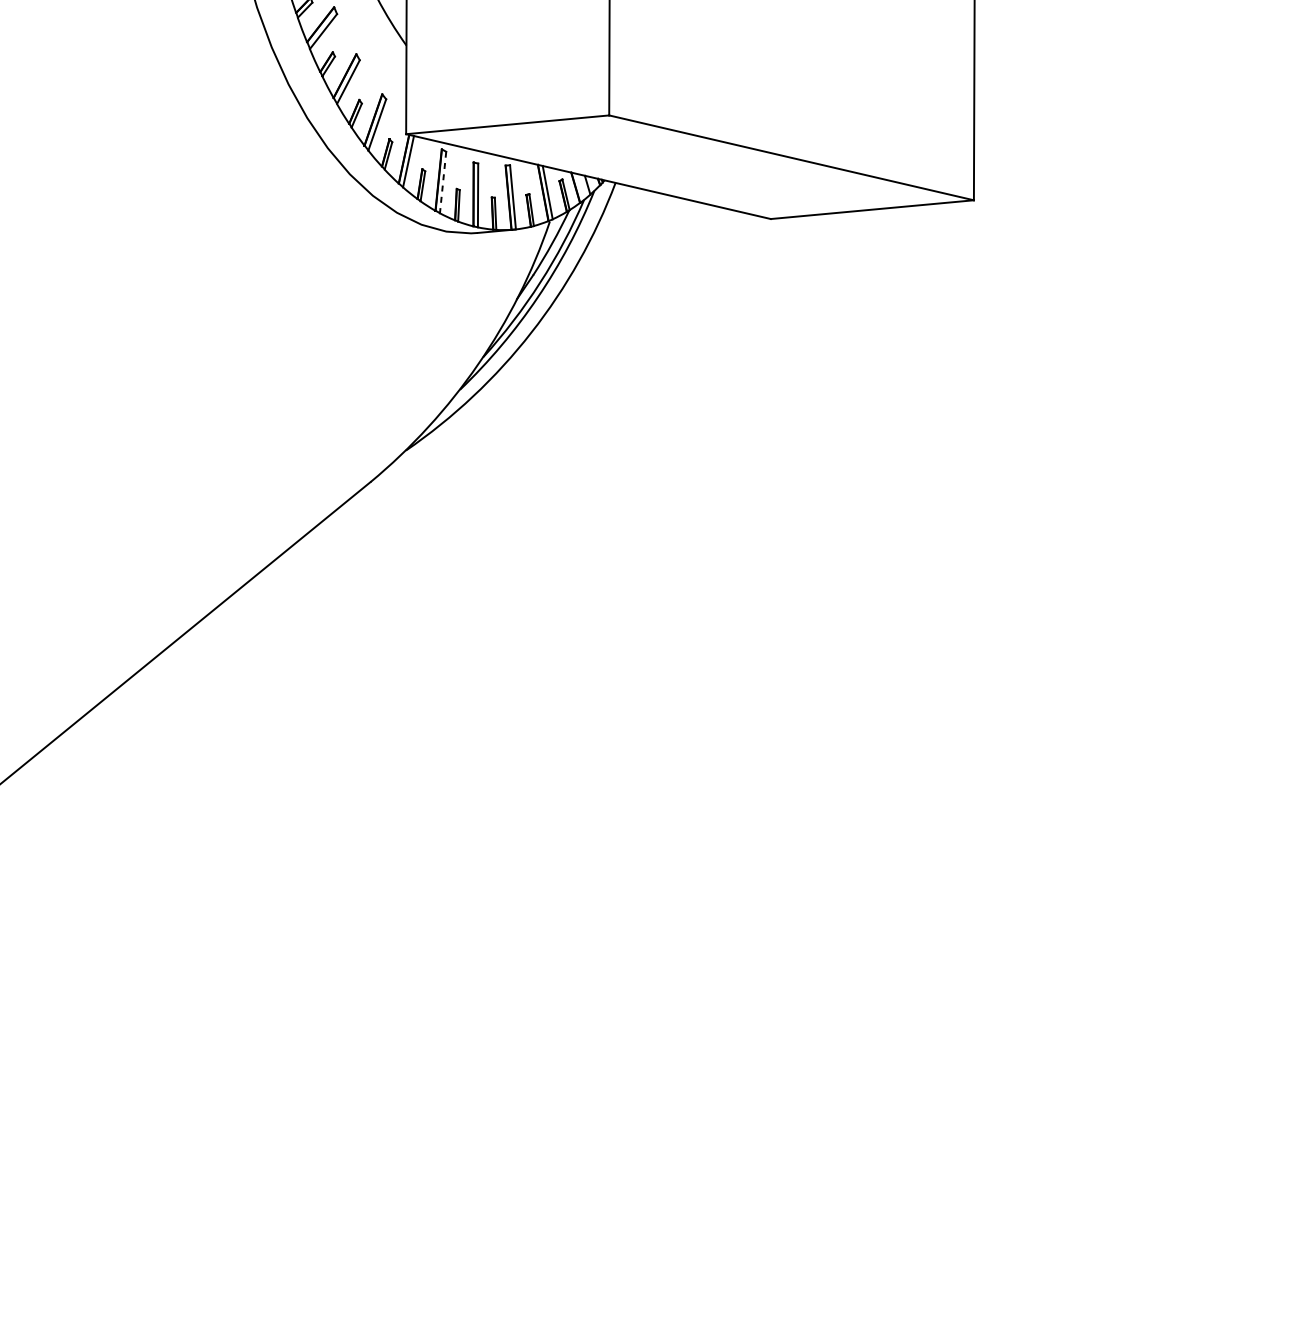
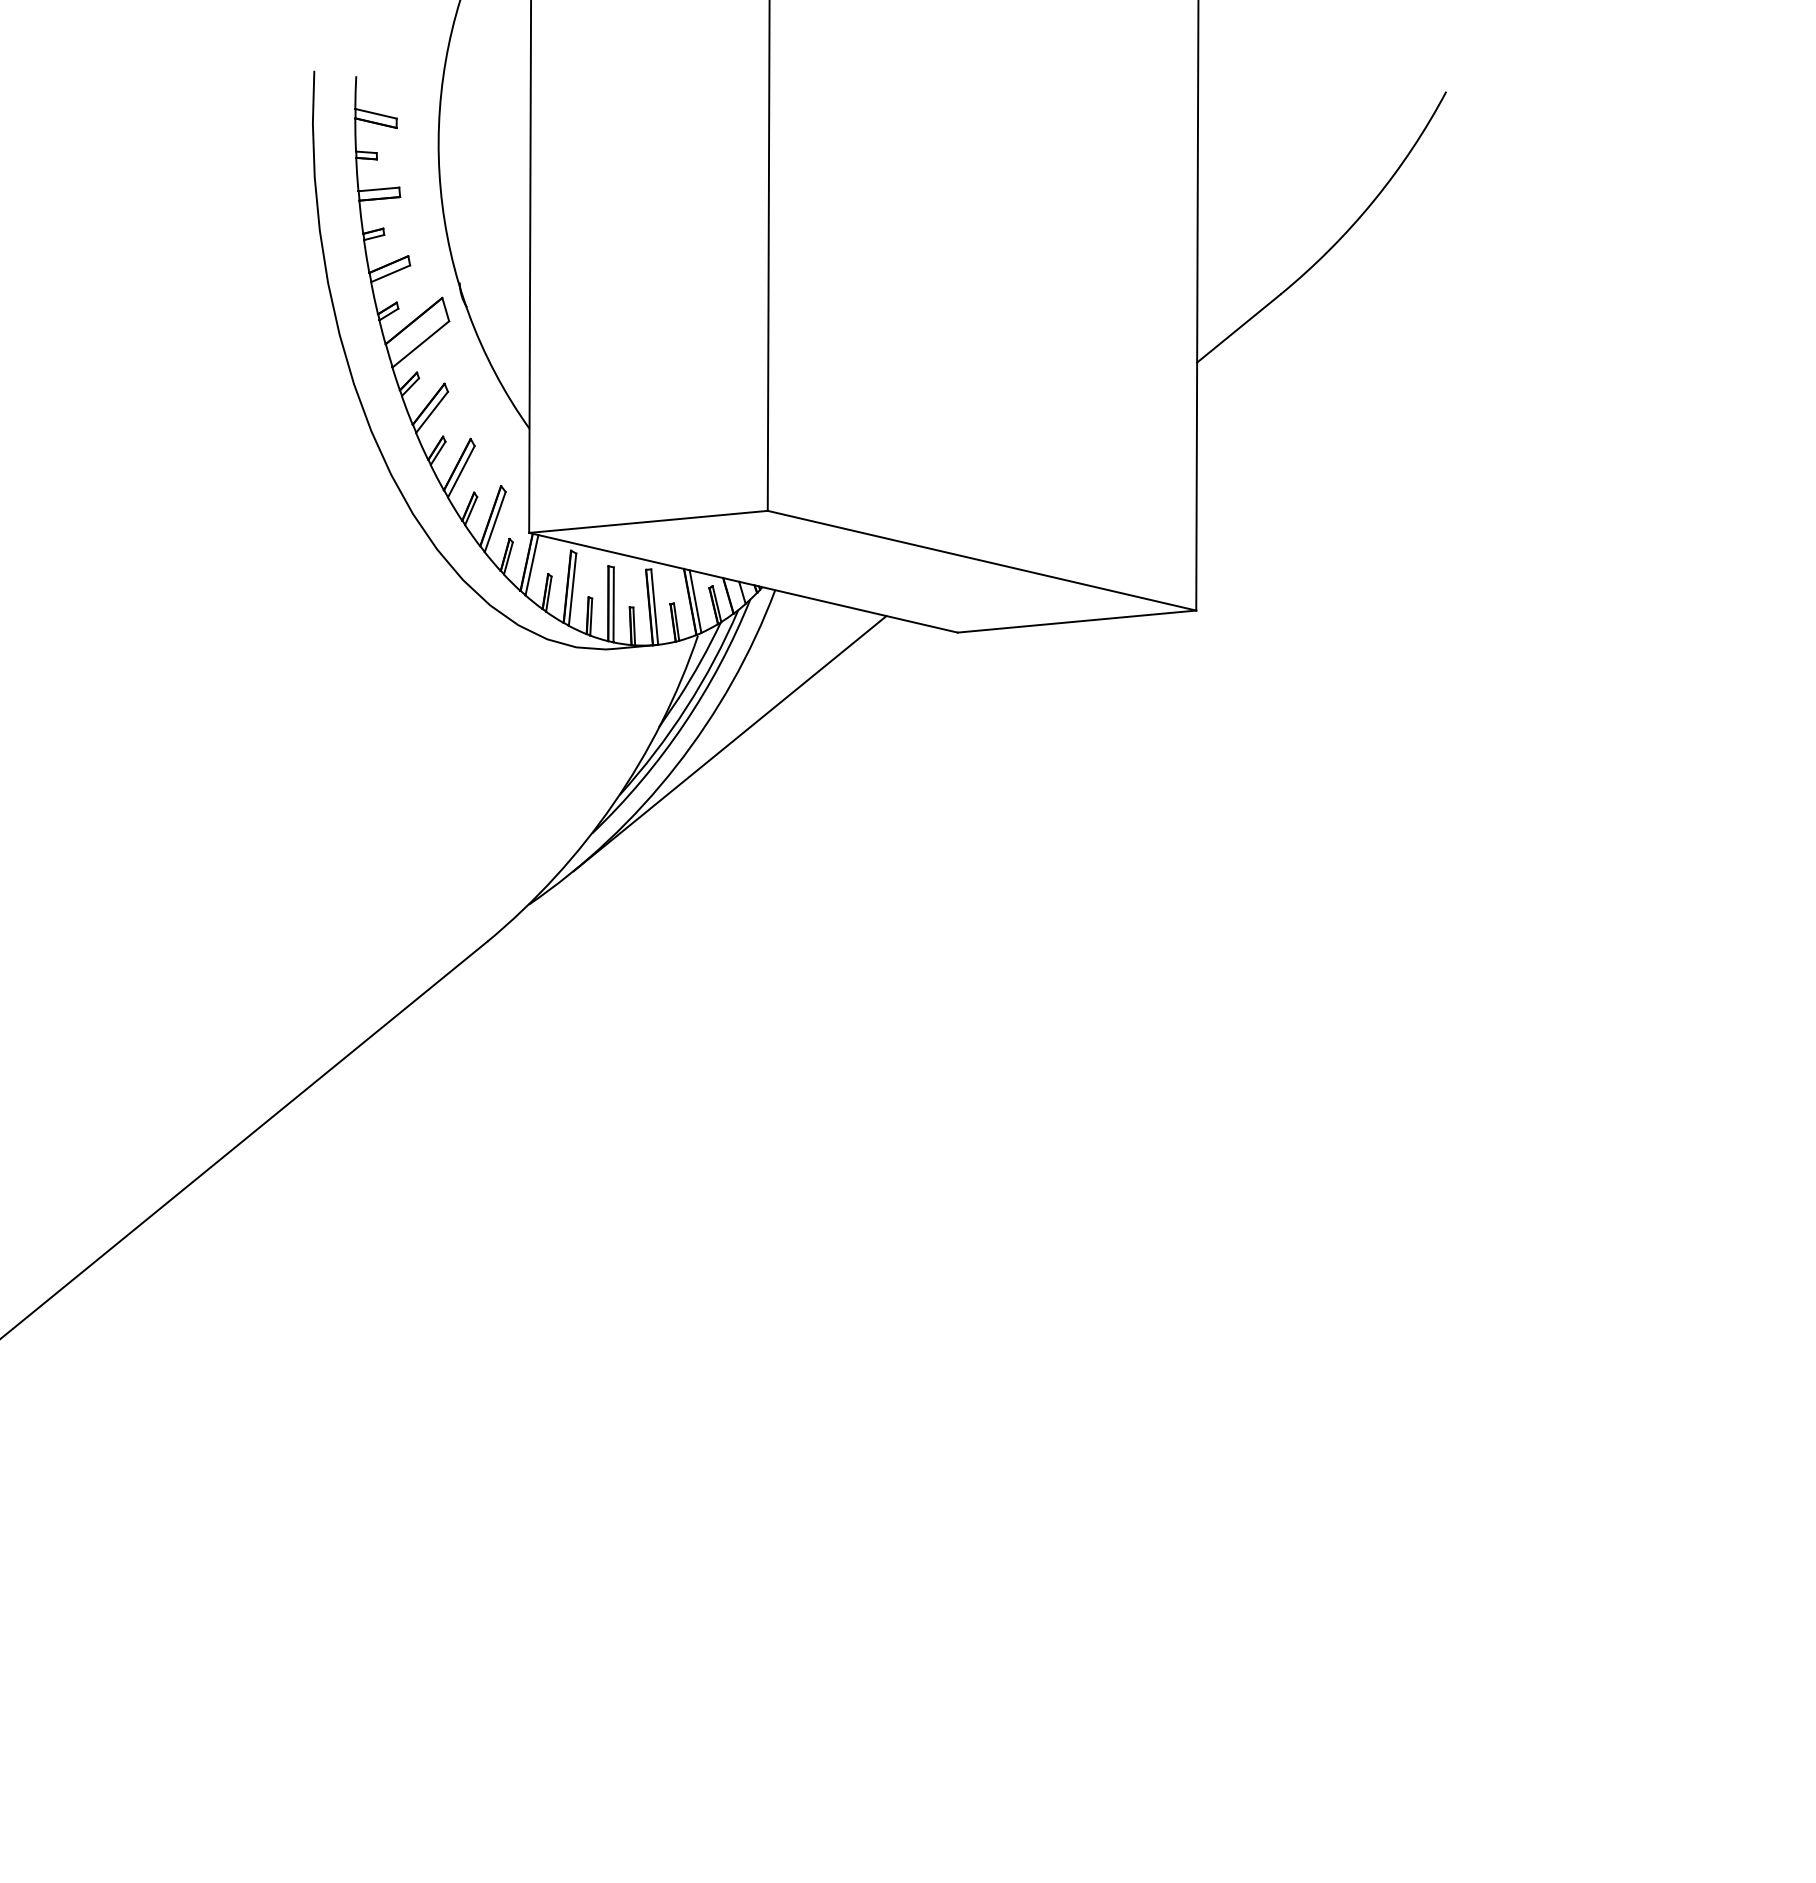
line: (443, 183) -> (572, 590), dashed -> solid
line: (576, 313) -> (729, 743), added

